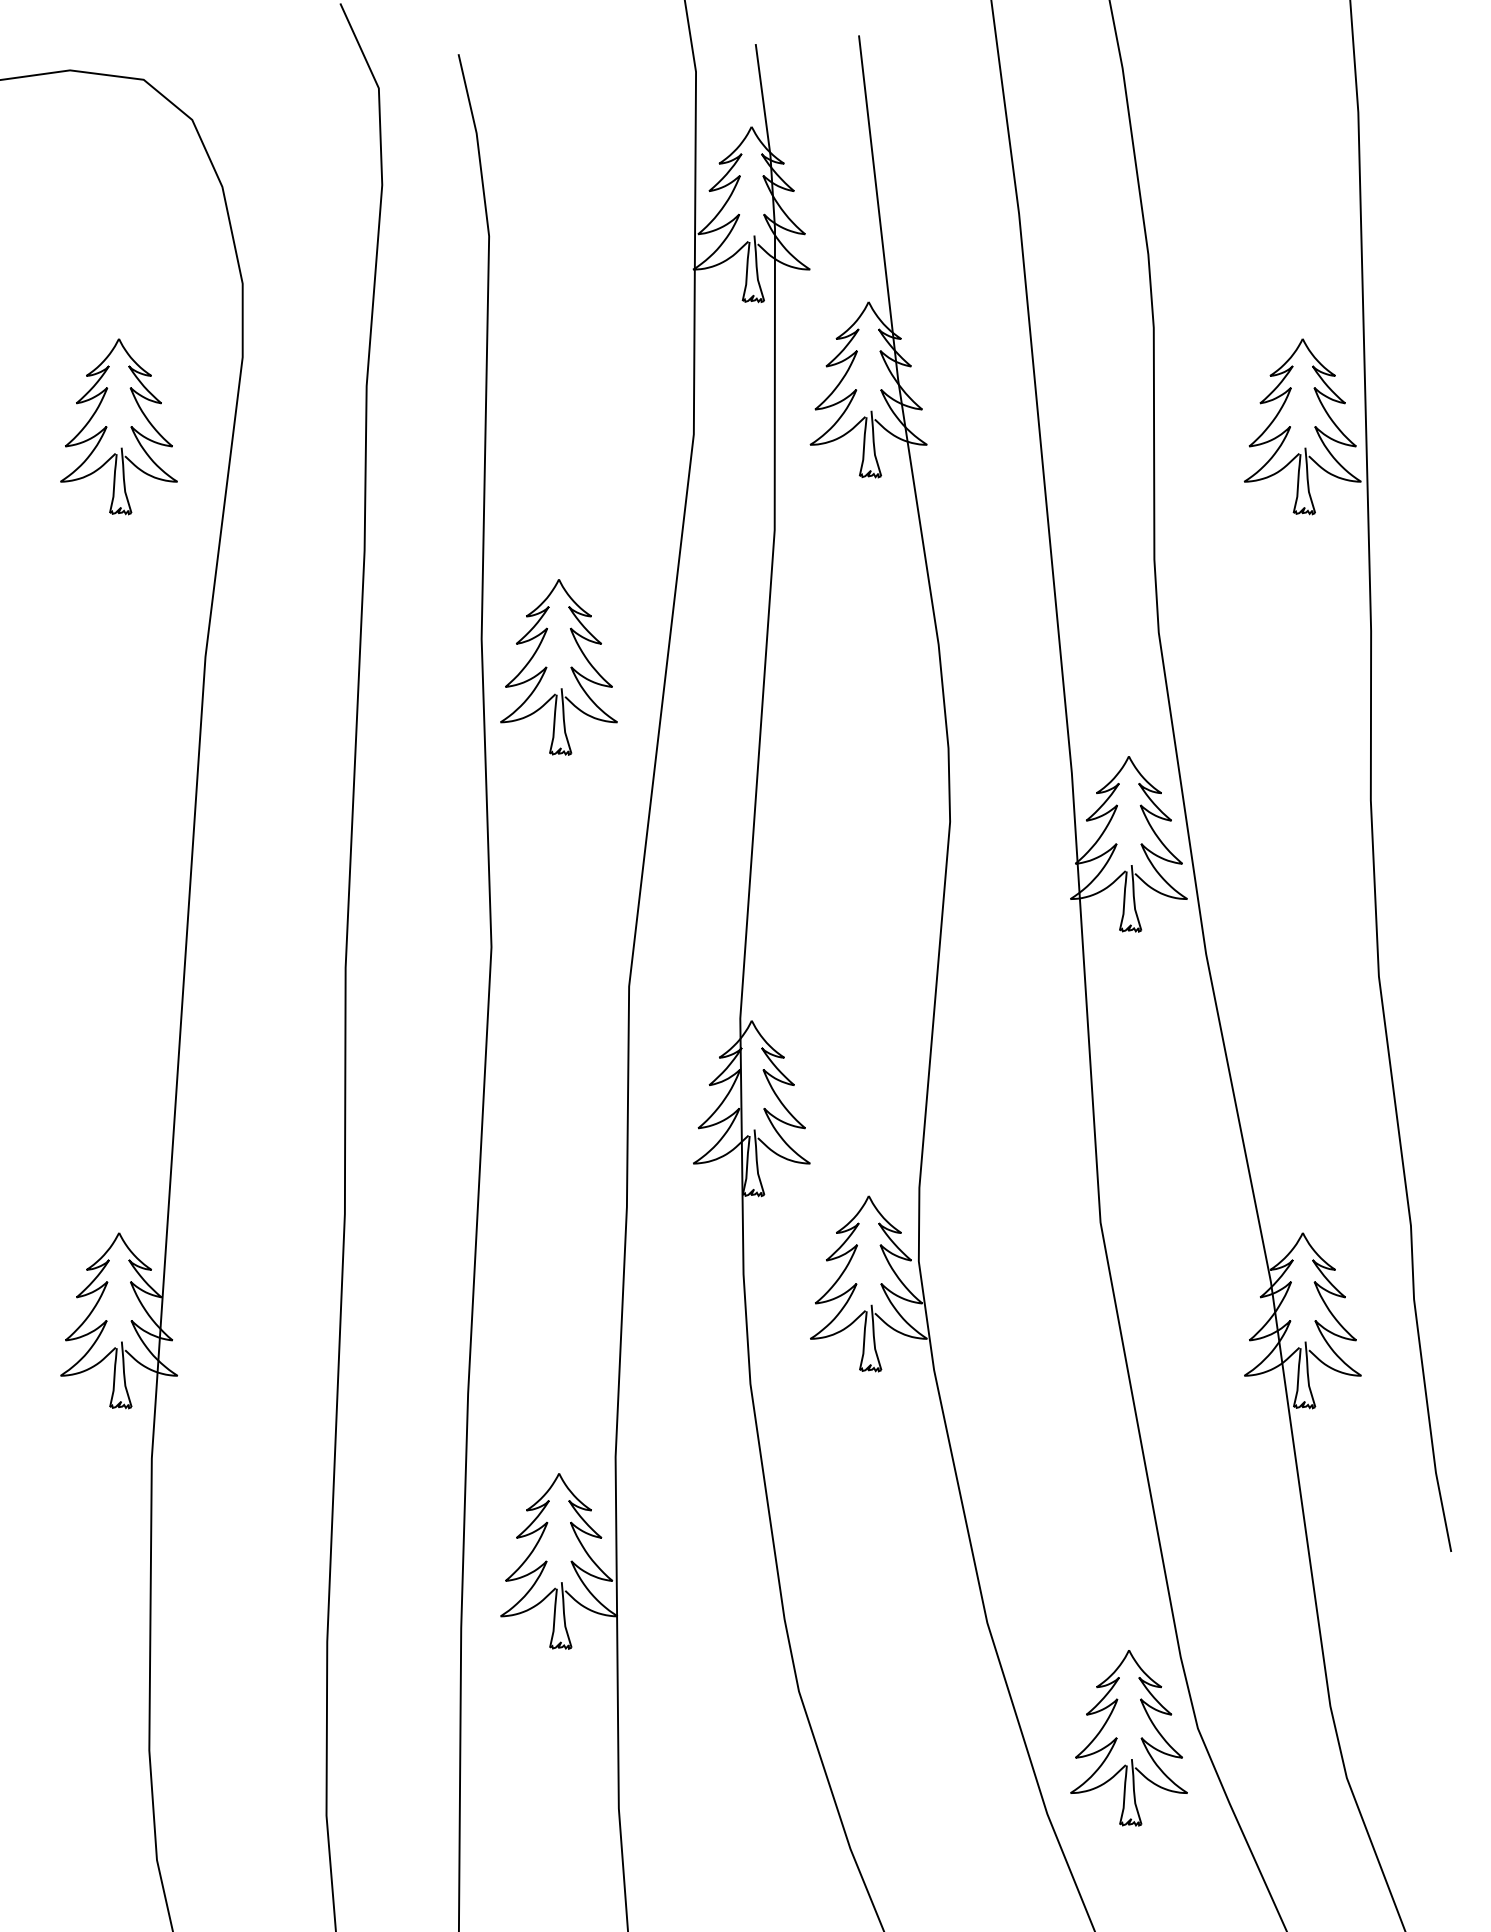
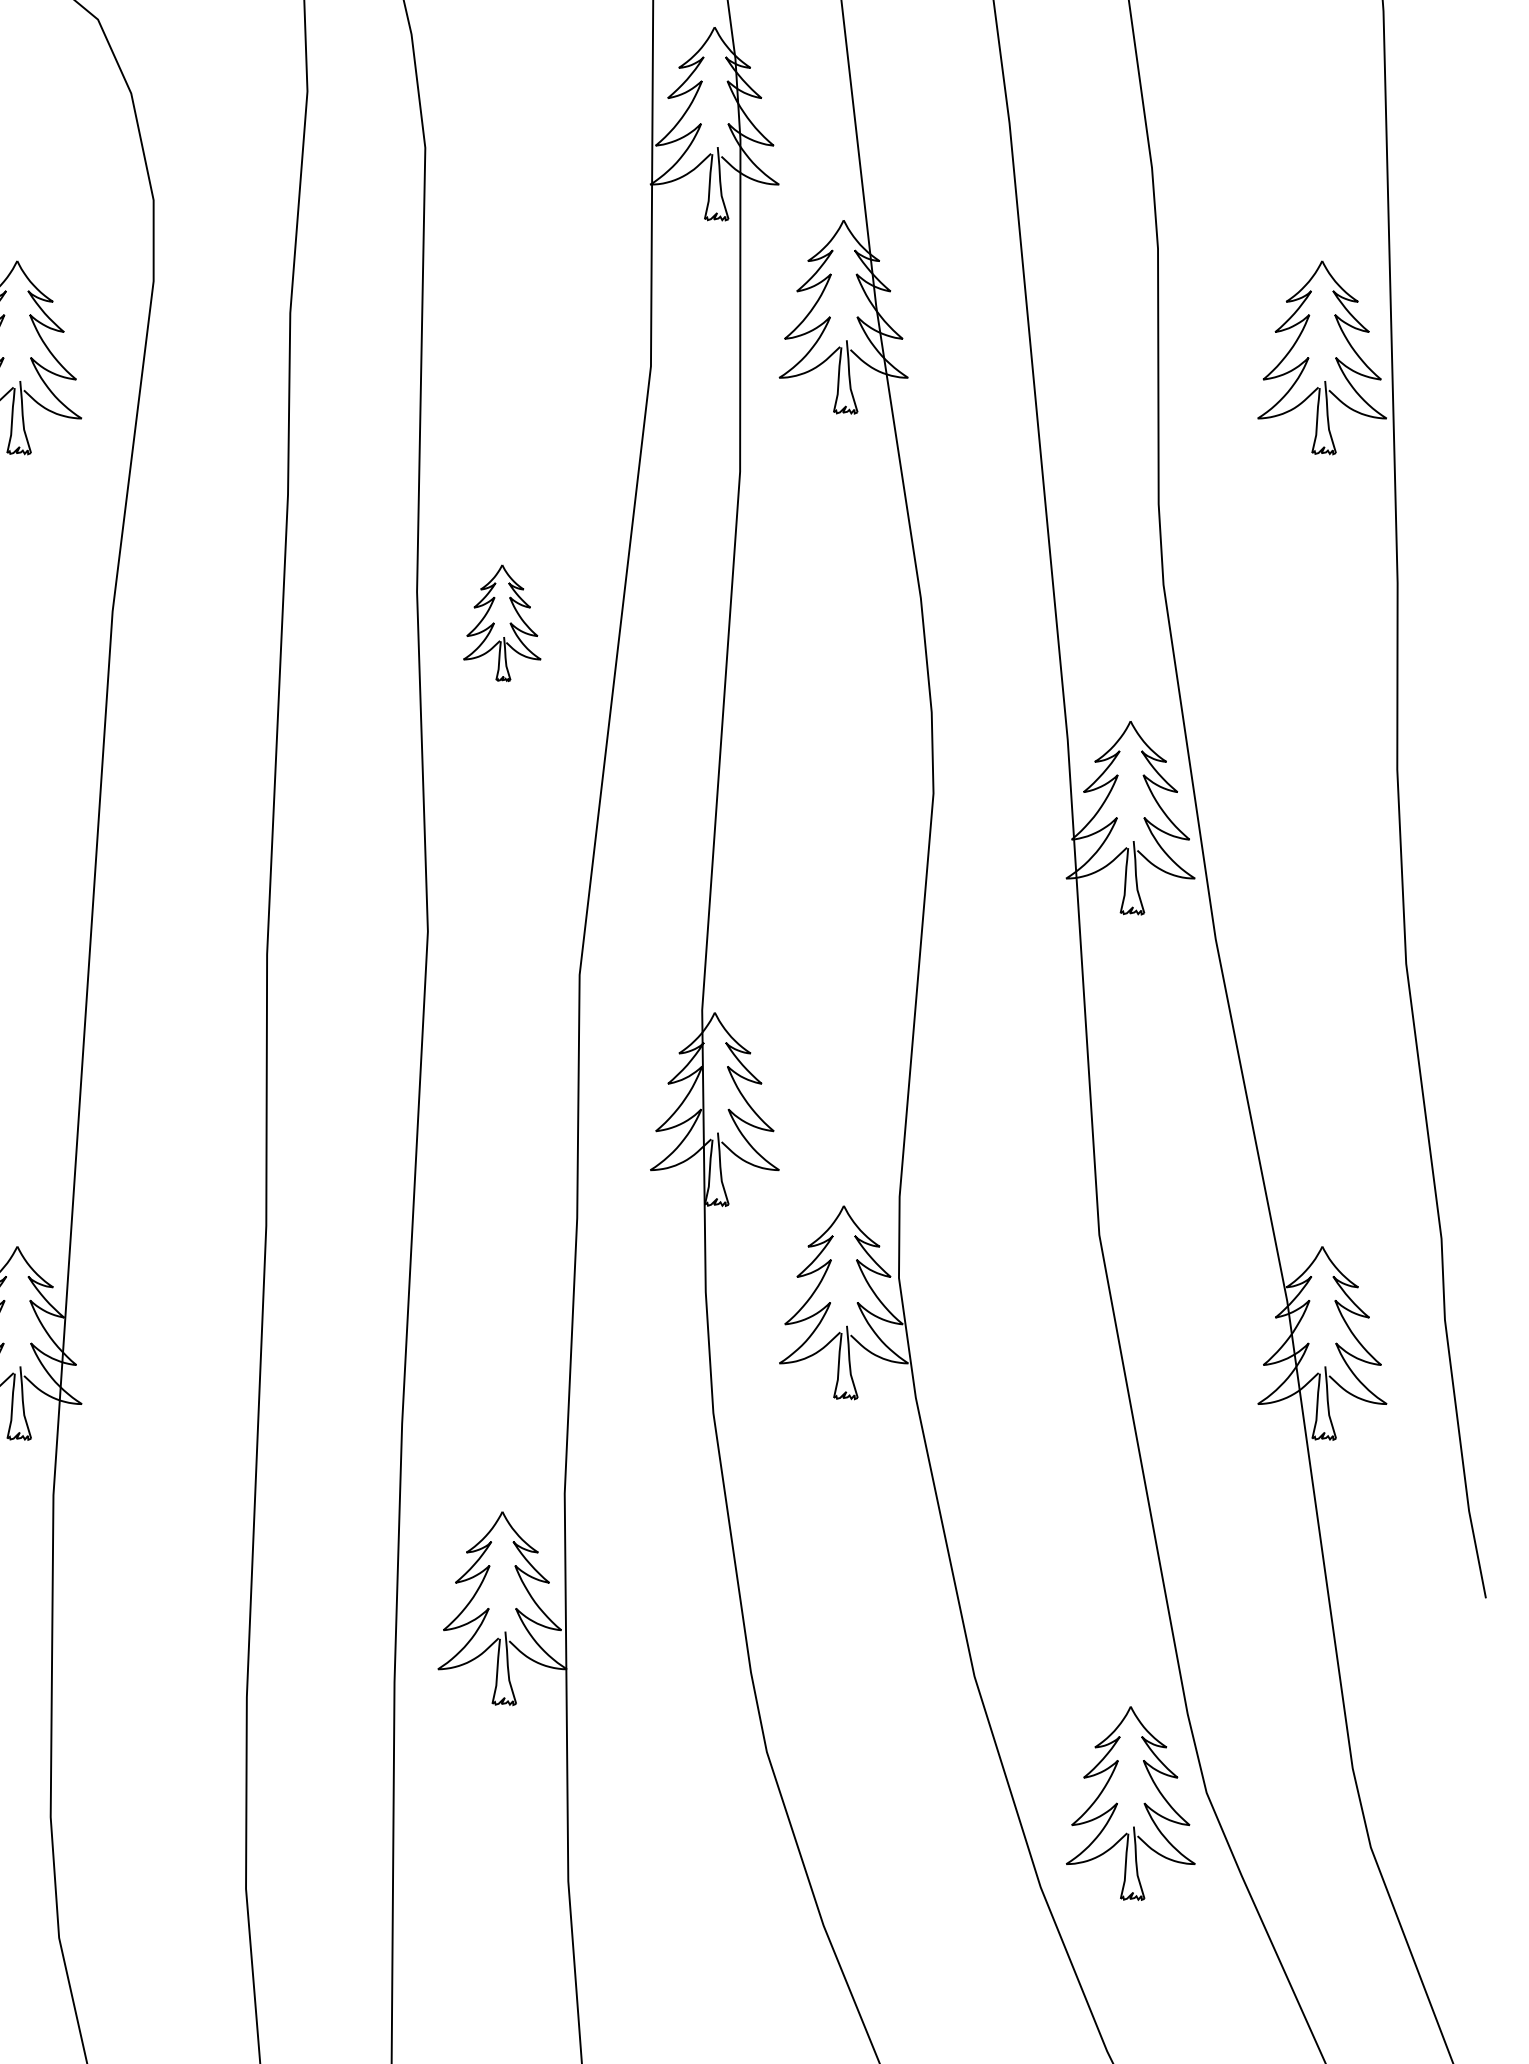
part: (558, 667) -> (501, 623), size x0.6

